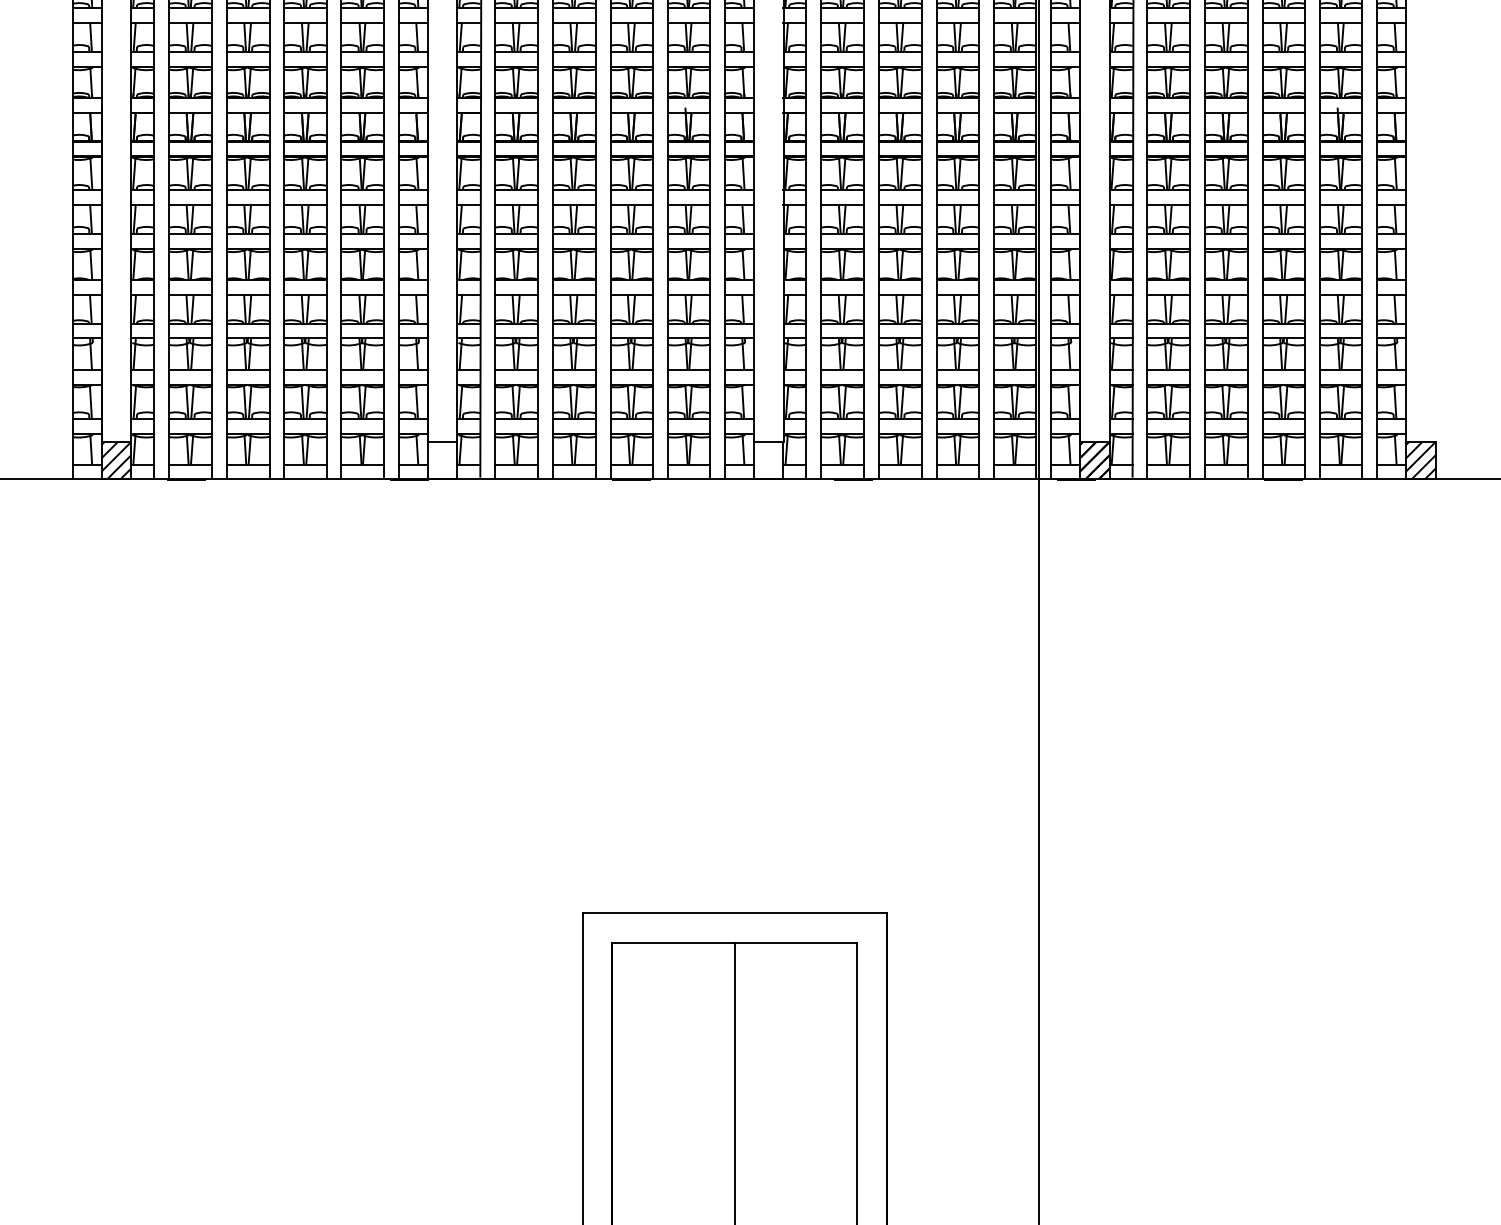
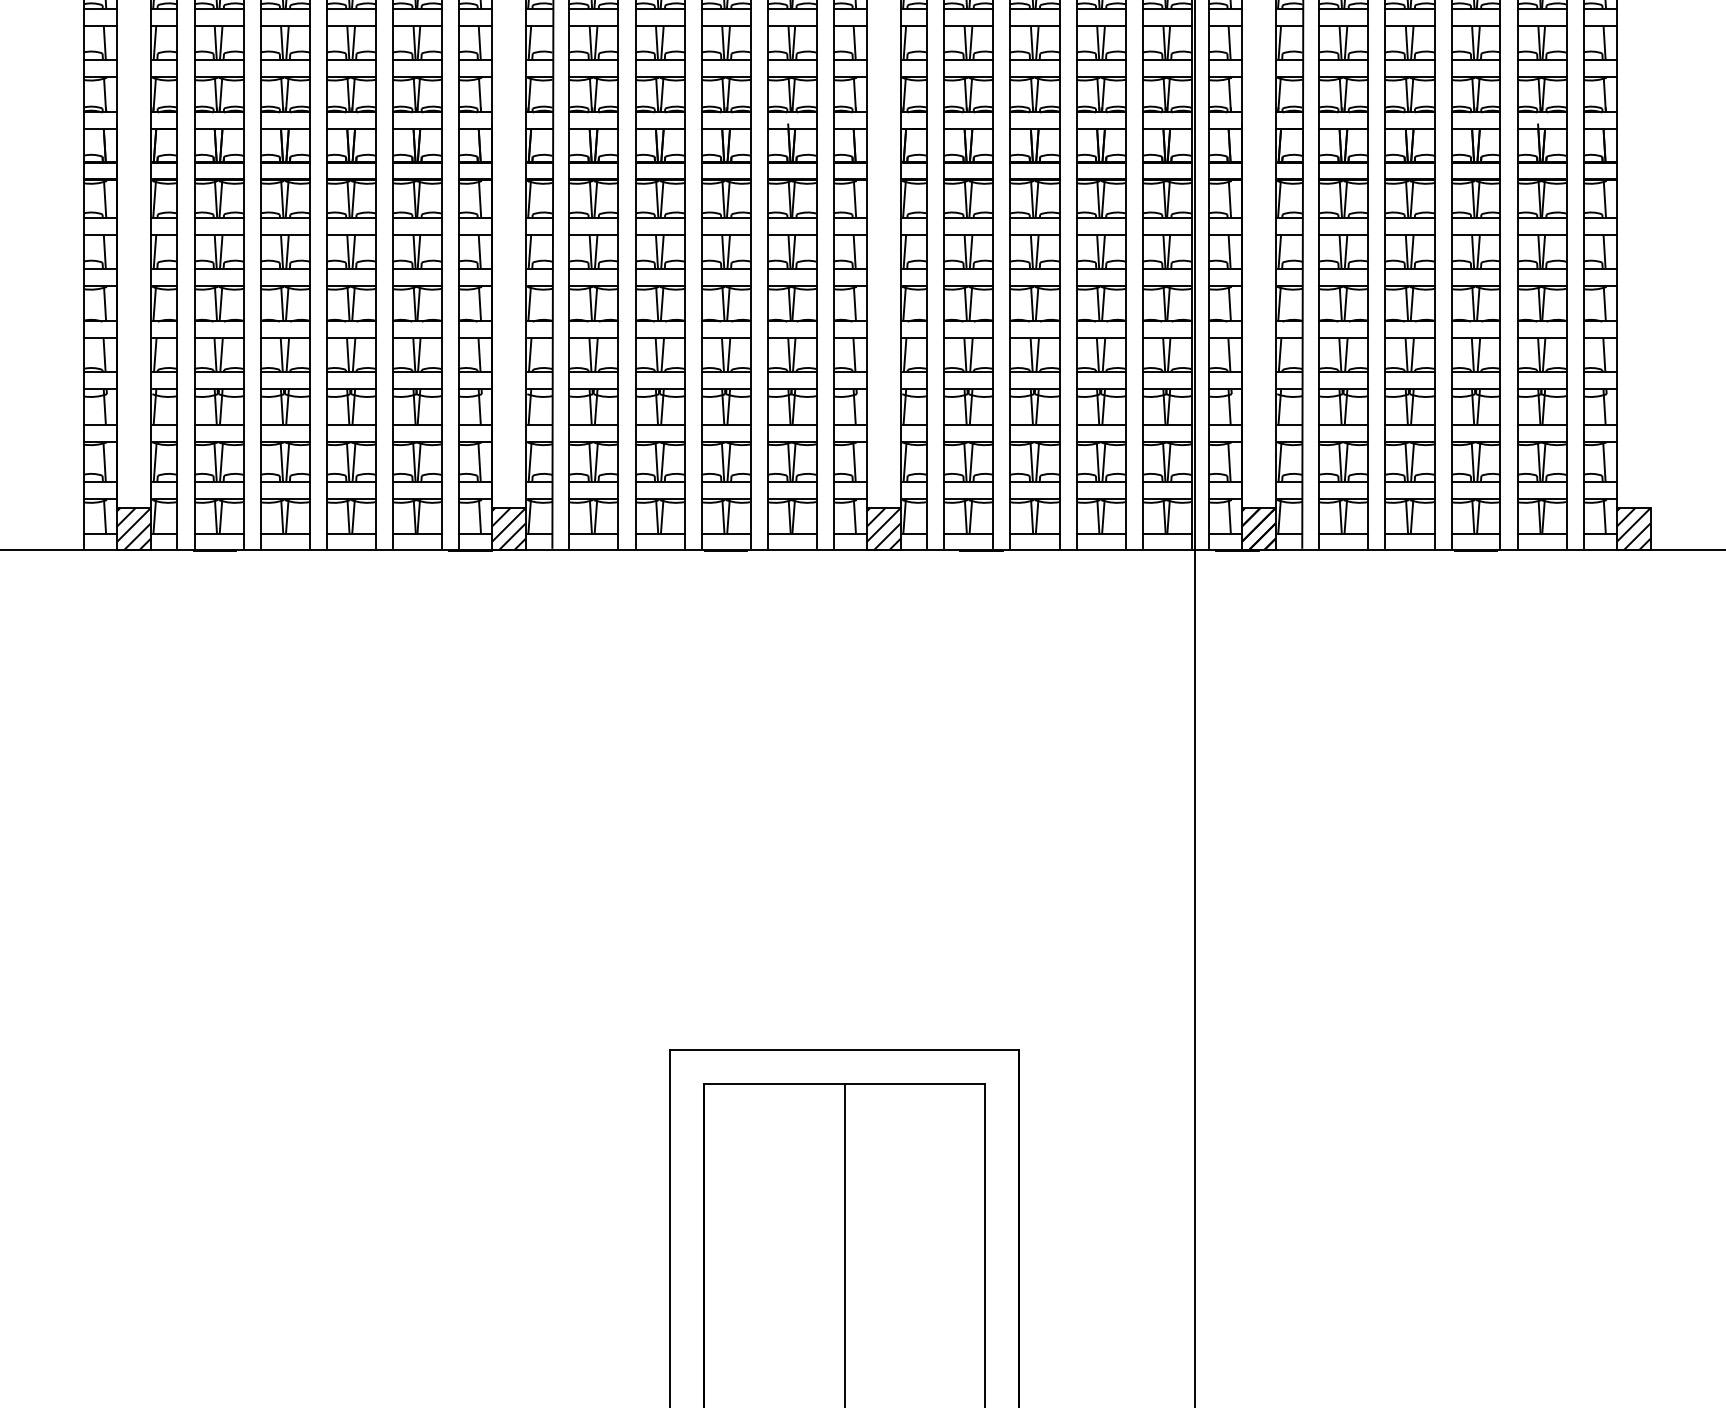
hatch: (442, 459) -> (508, 528), added
hatch: (768, 459) -> (883, 528), added

